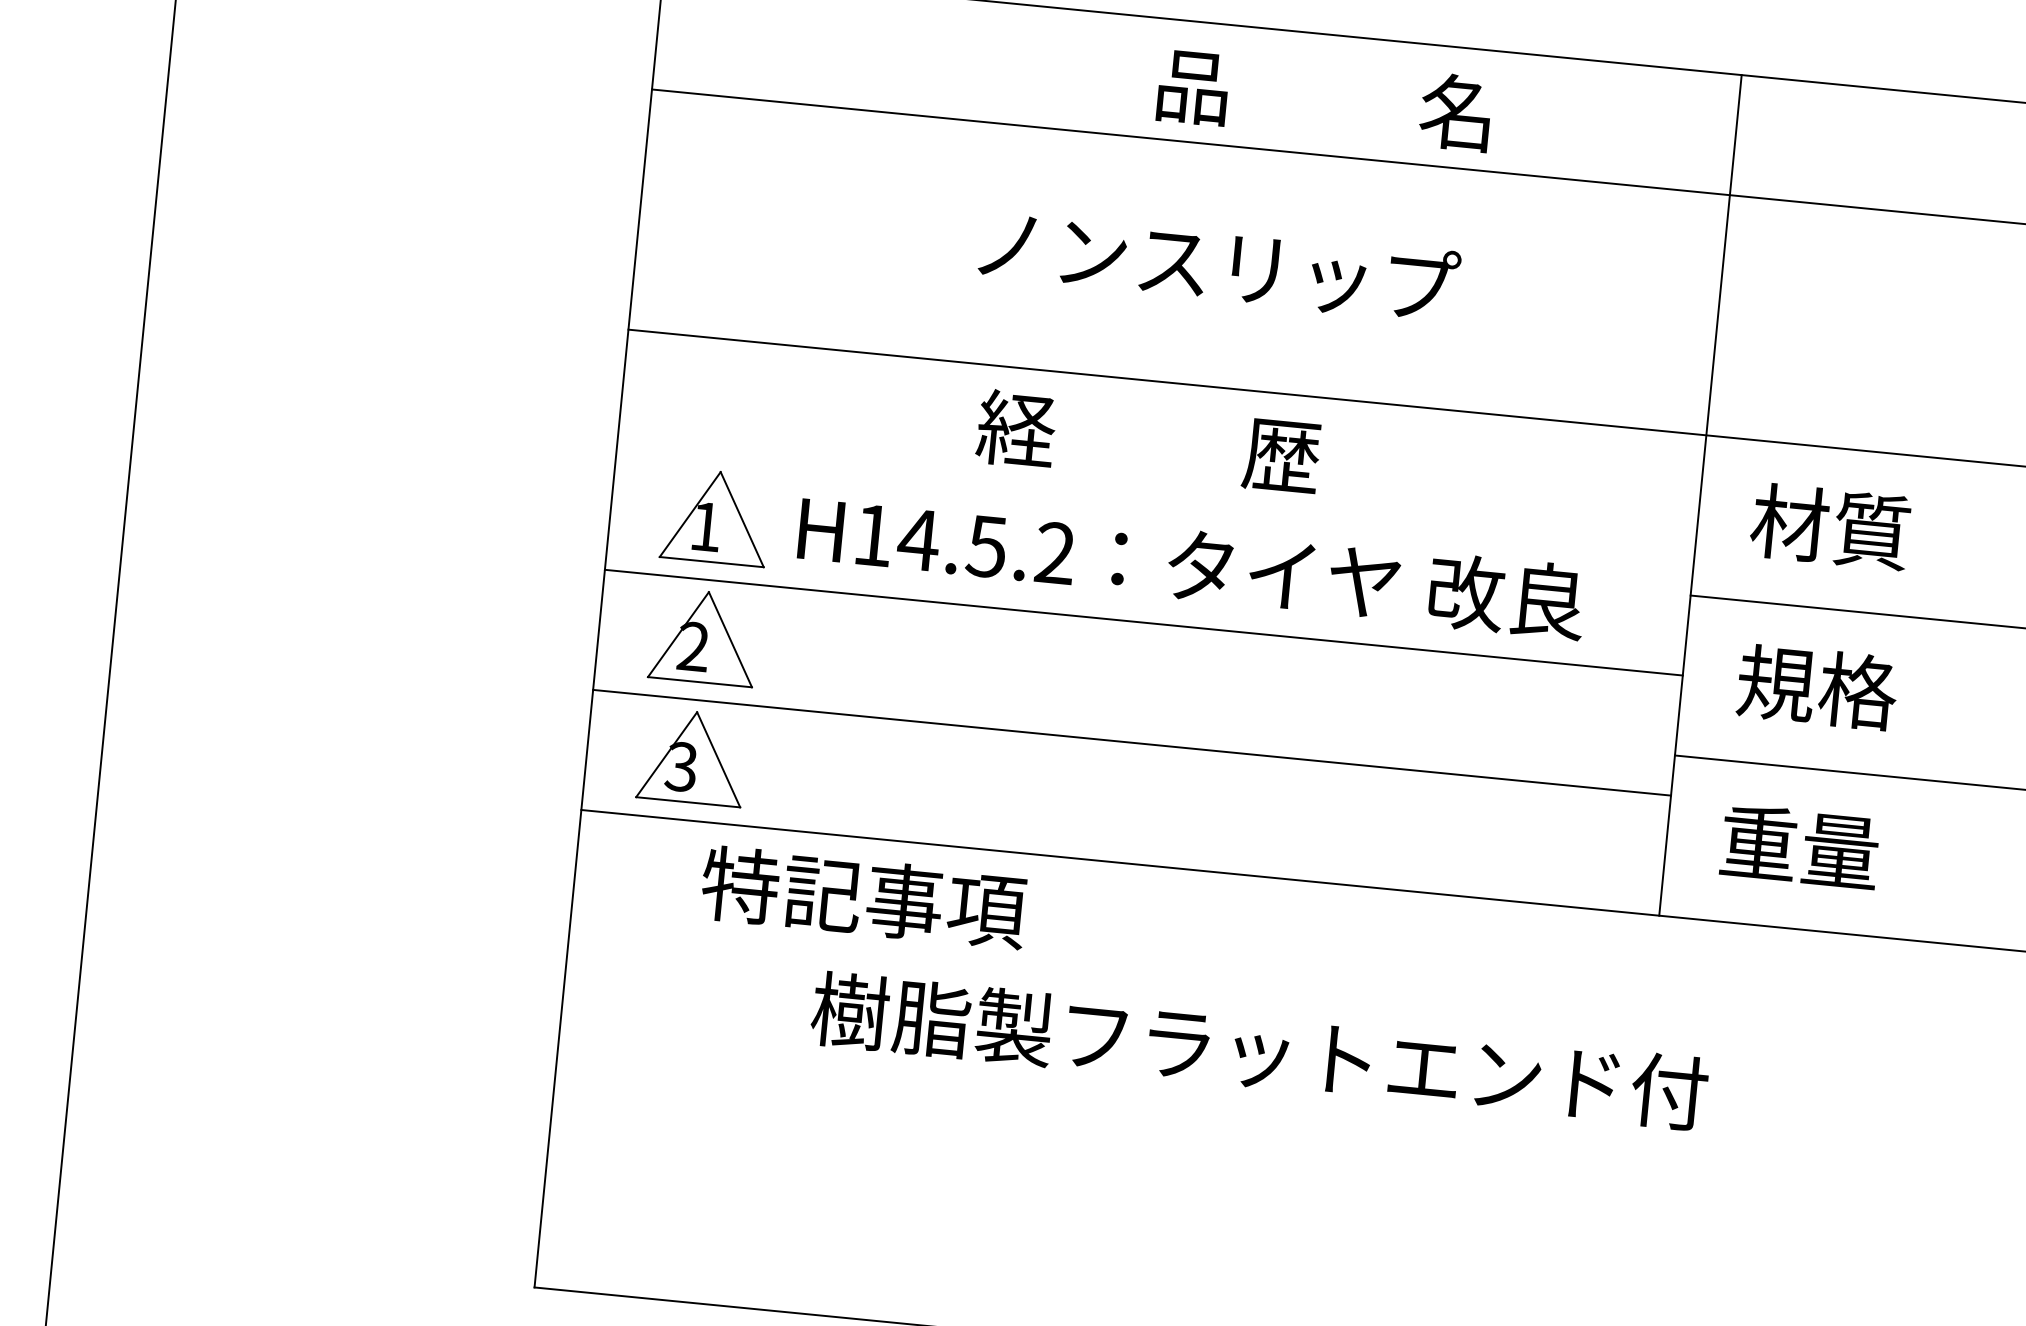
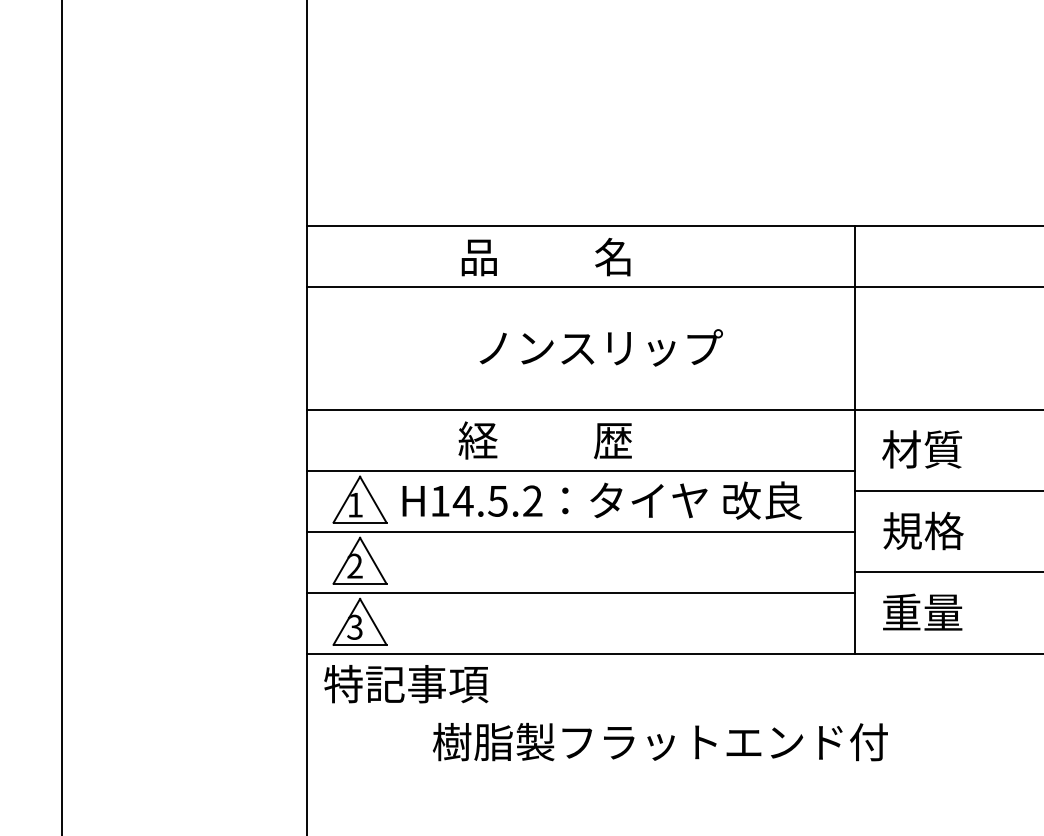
text: (1323, 98) -> (545, 256), moved
text: (1147, 441) -> (544, 440), moved
line: (1155, 502) -> (580, 470), added
text: (864, 898) -> (406, 684), moved

